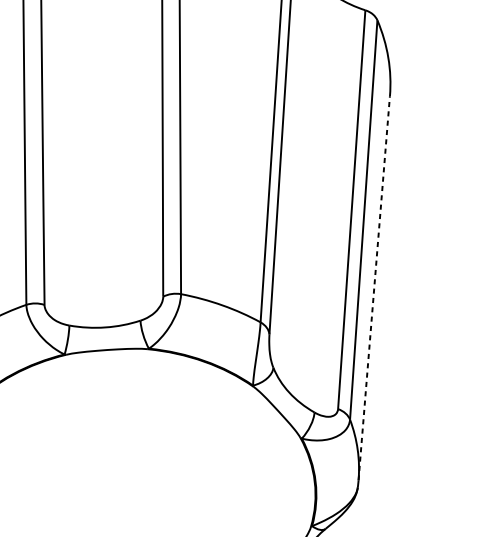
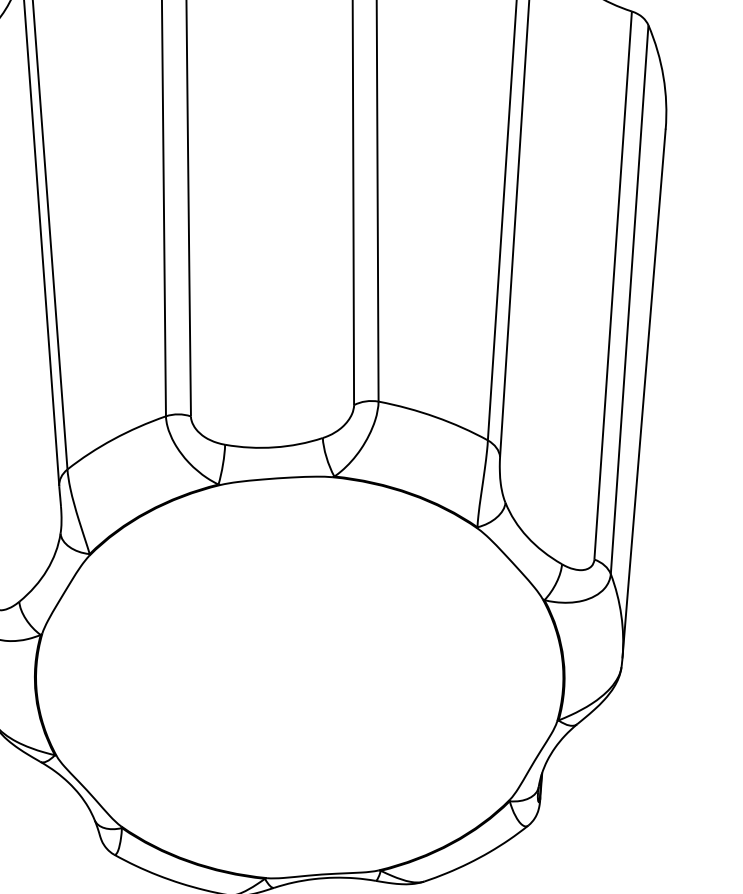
line: (374, 288) -> (644, 393), dashed -> solid

